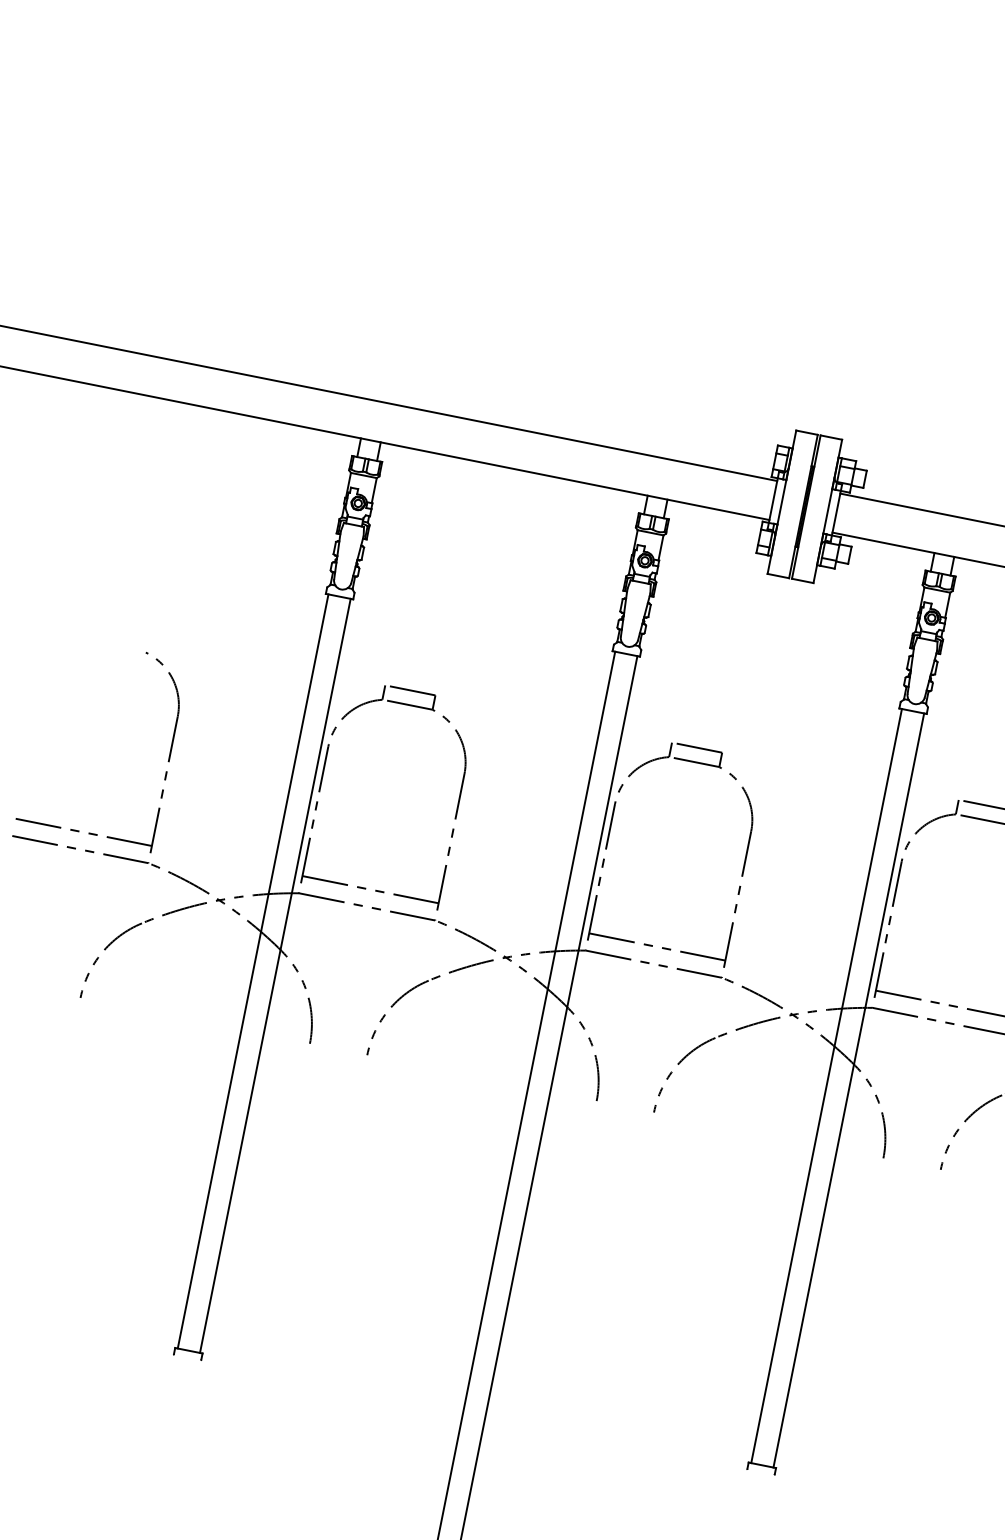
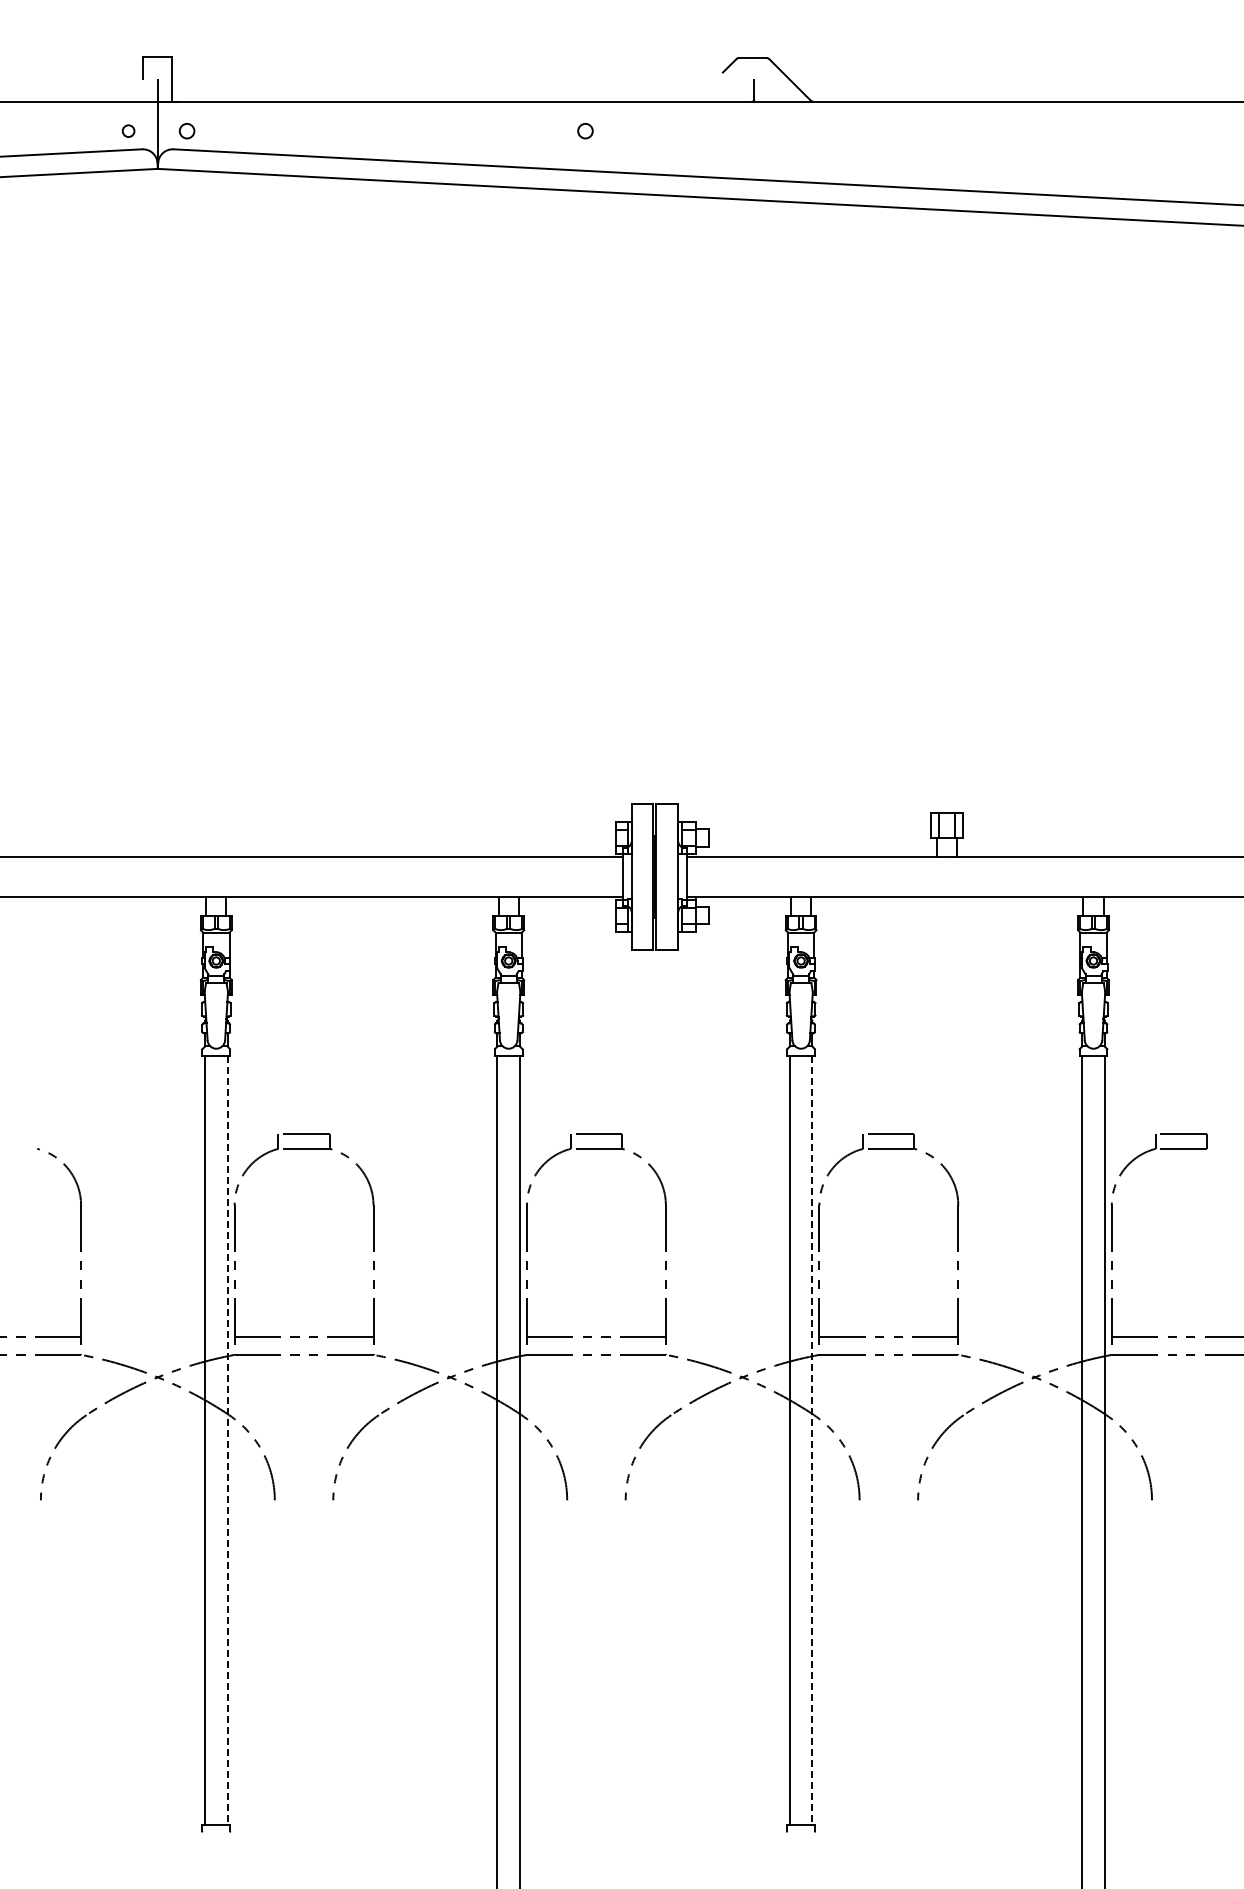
line: (275, 975) -> (227, 1440), solid -> dashed
line: (848, 1090) -> (812, 1440), solid -> dashed

